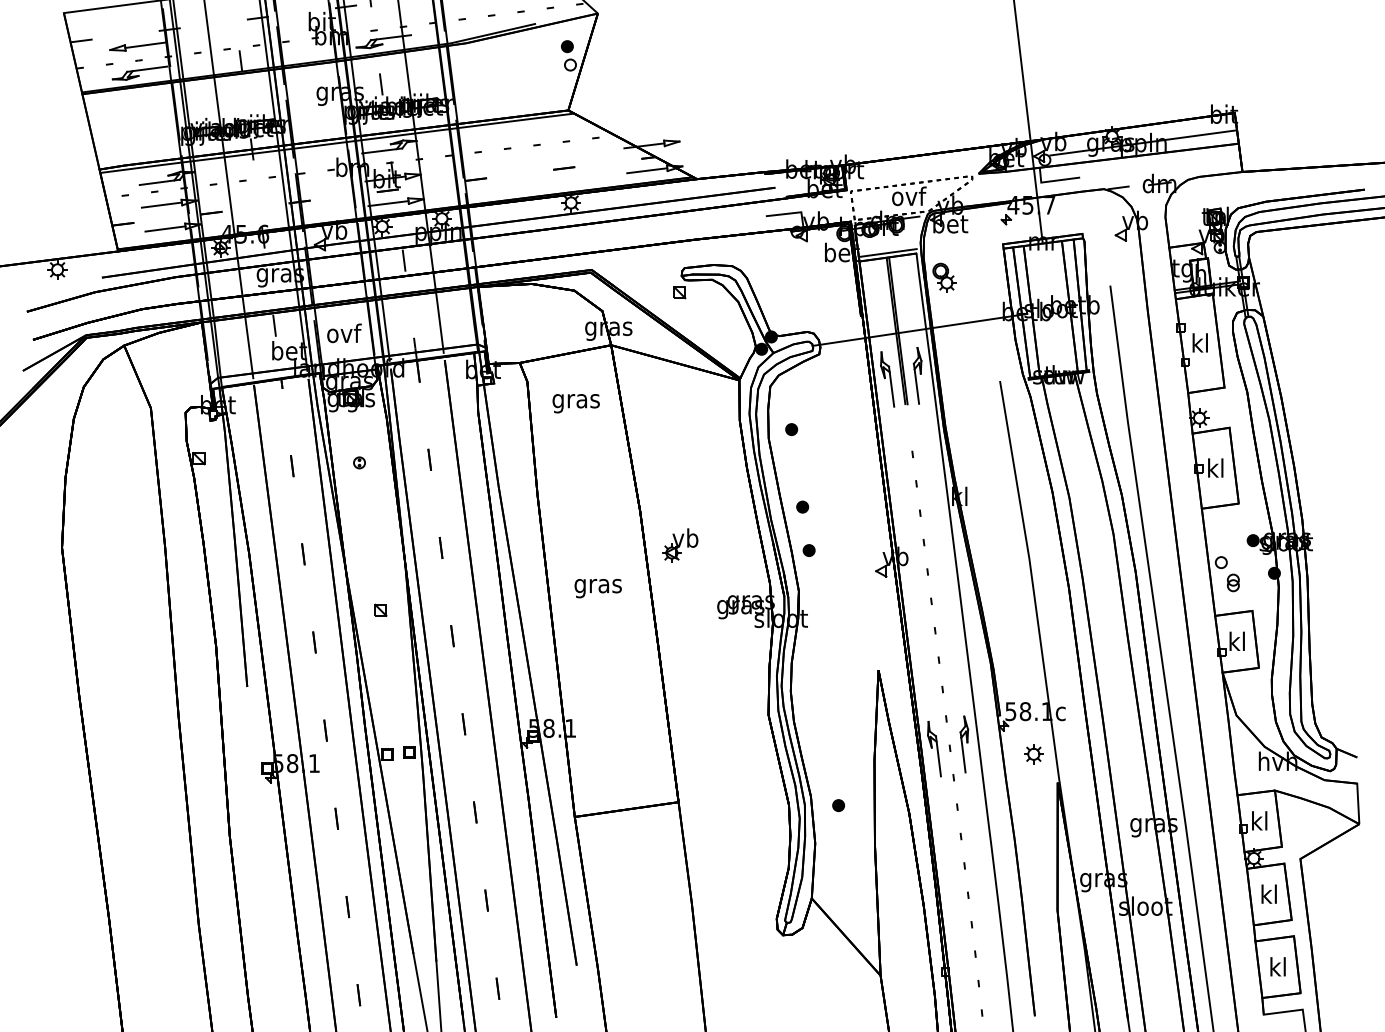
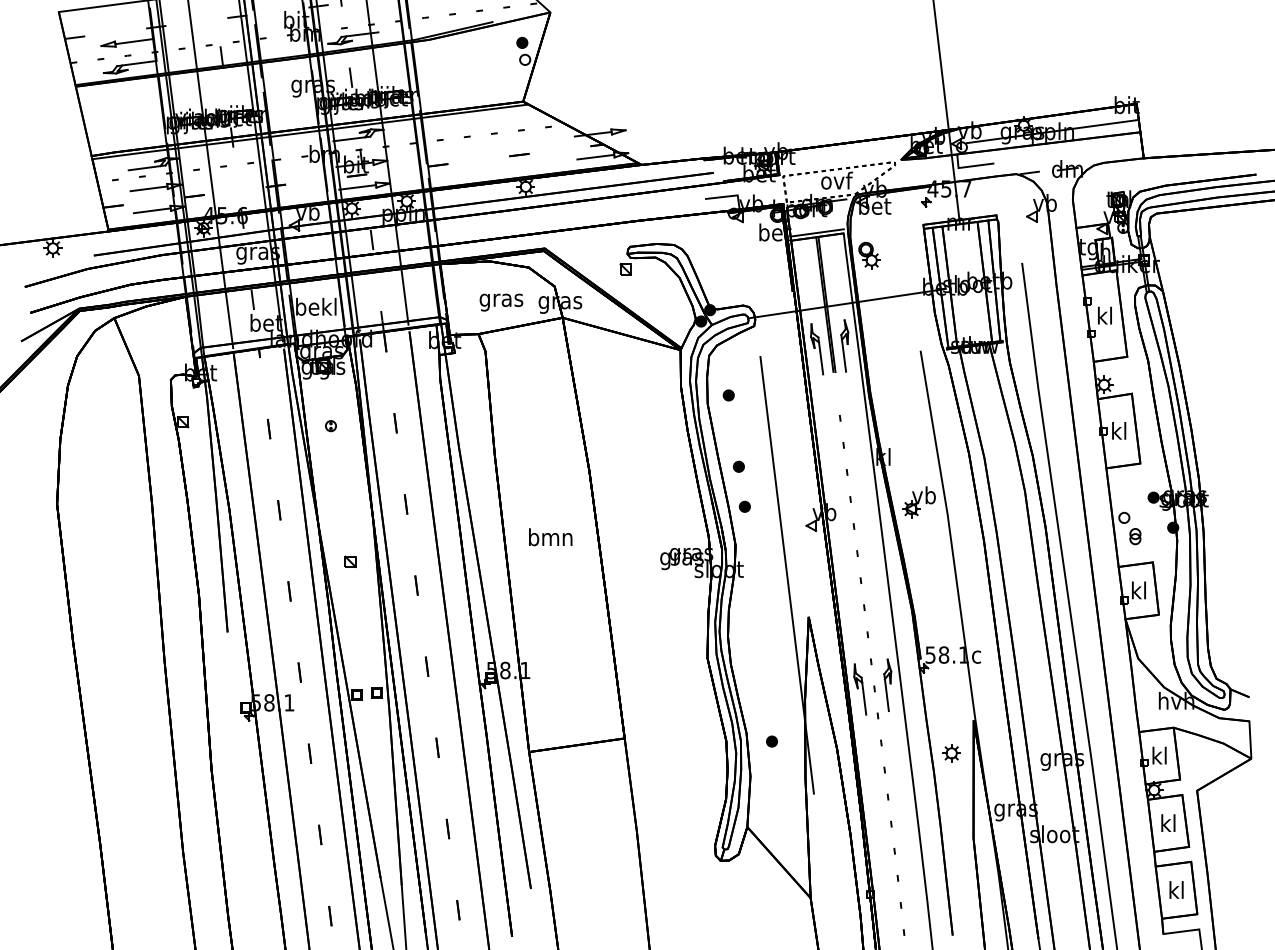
text: (343, 332) -> (316, 306), ovf -> bekl
text: (576, 403) -> (501, 302), moved
part: (679, 545) -> (918, 502), moved
text: (597, 586) -> (550, 539), gras -> bmn
line: (854, 624) -> (786, 574), added
part: (1033, 754) -> (951, 753), moved

